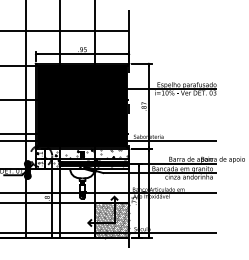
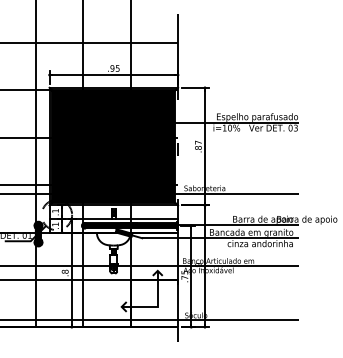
hatch: (83, 158) -> (114, 218), removed
hatch: (112, 220) -> (154, 303), removed

